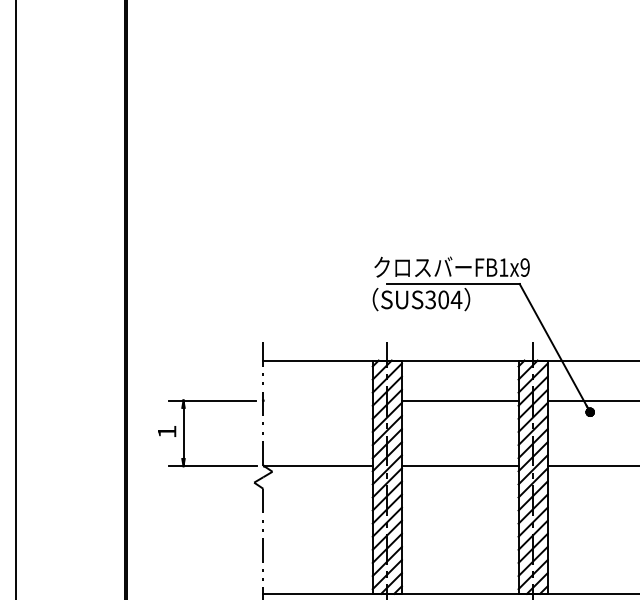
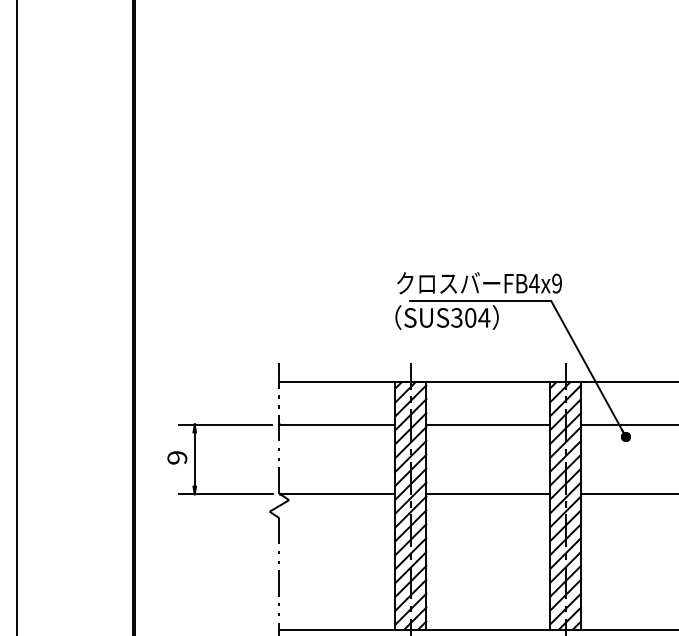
text: (503, 267) -> (534, 283), FB1x9 -> FB4x9
line: (317, 400) -> (336, 424), added
text: (166, 431) -> (176, 457), 1 -> 9

